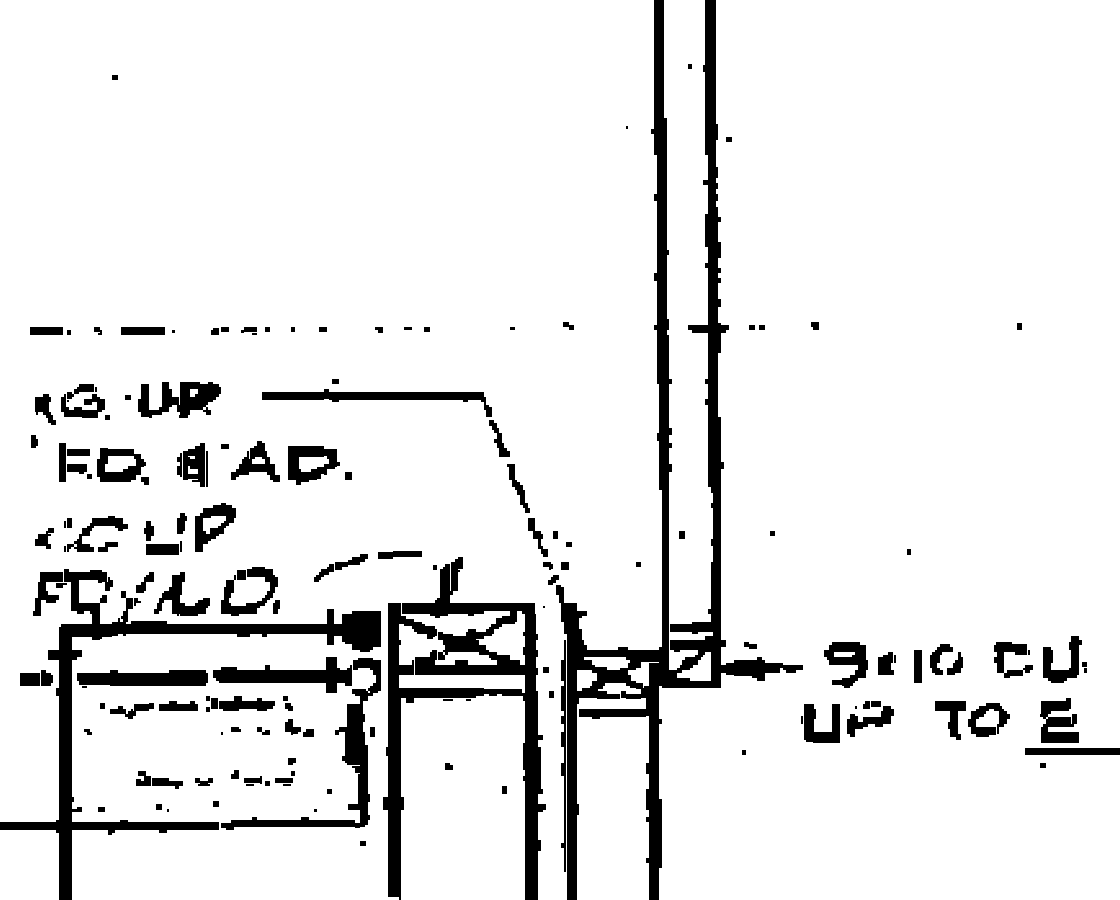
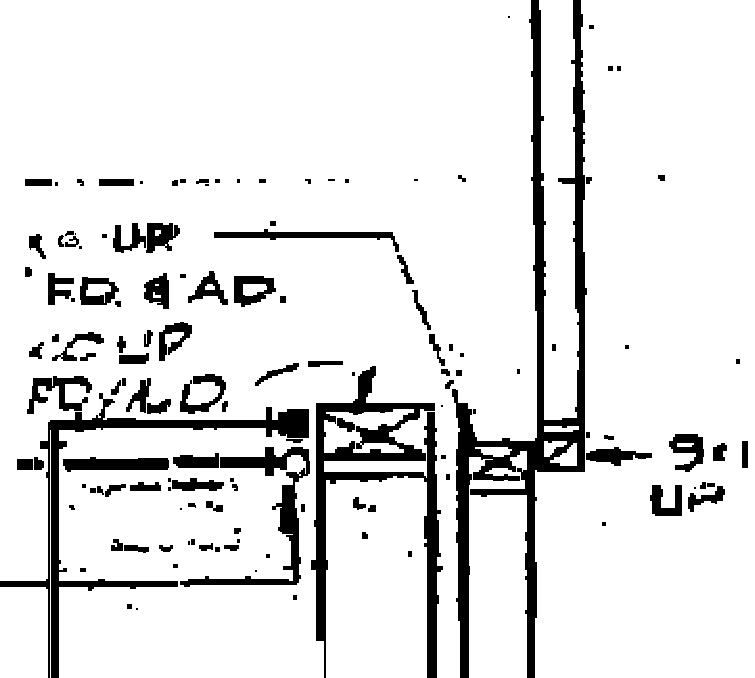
part: (756, 327) -> (614, 68), moved
part: (85, 401) -> (70, 239), size x0.6
part: (299, 727) -> (364, 503), moved
part: (263, 730) -> (214, 506), size x1.6
part: (162, 807) -> (132, 606), moved

